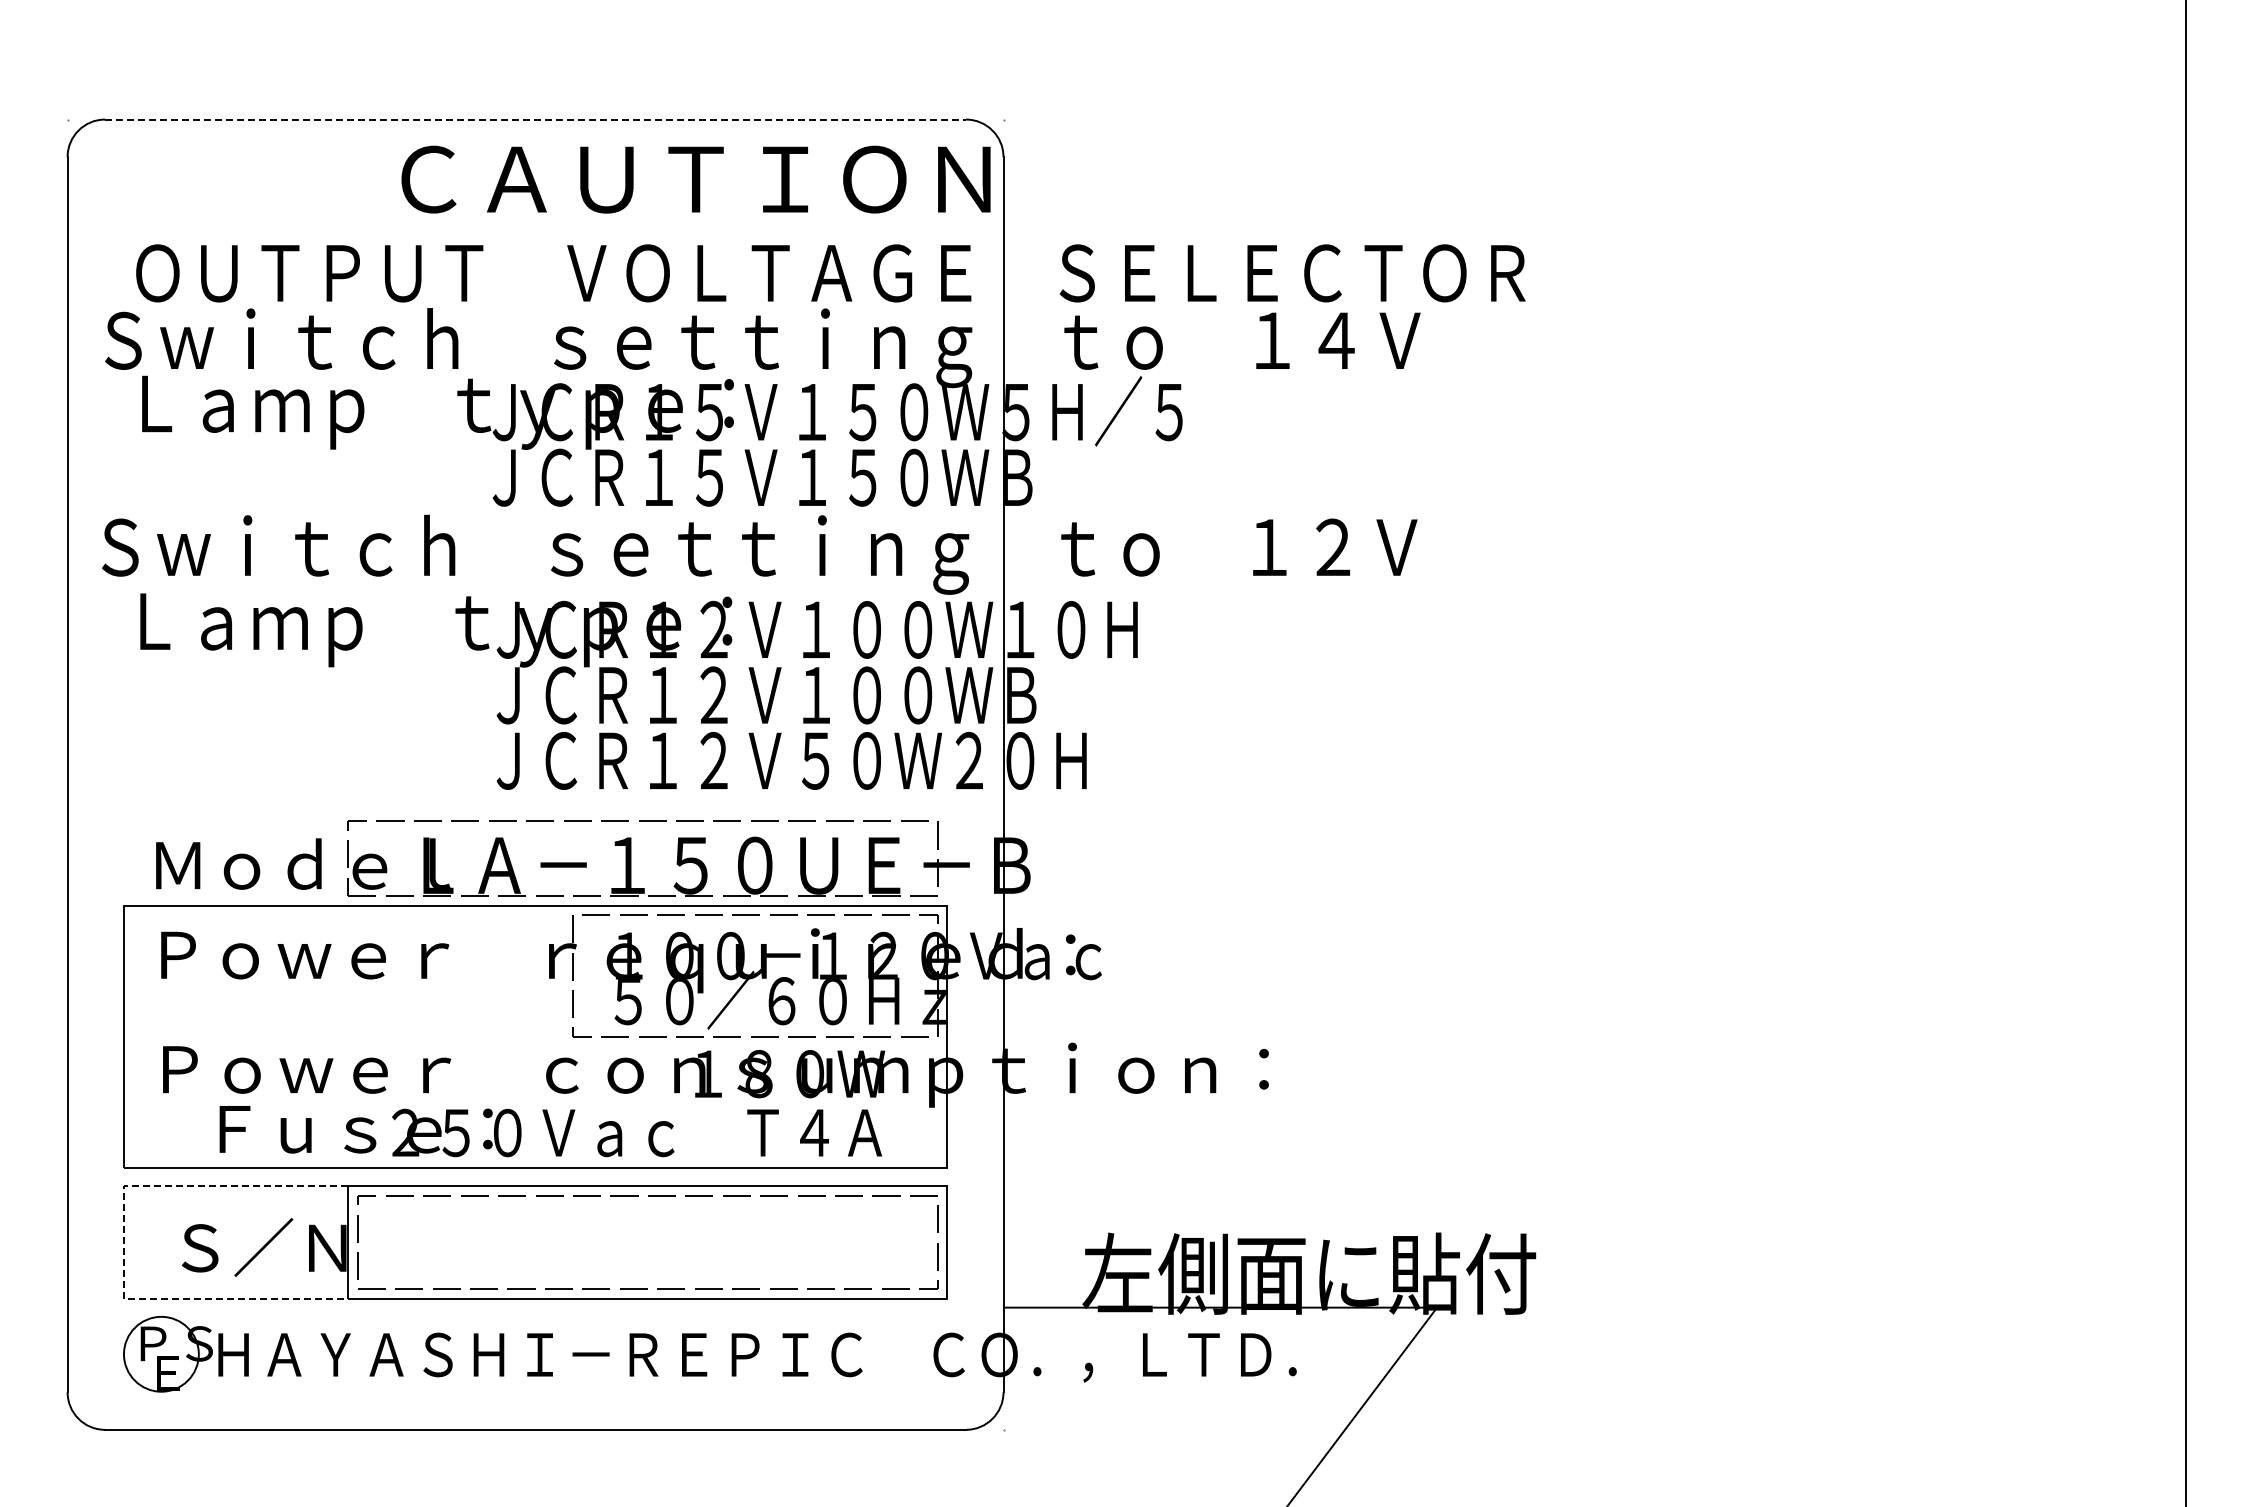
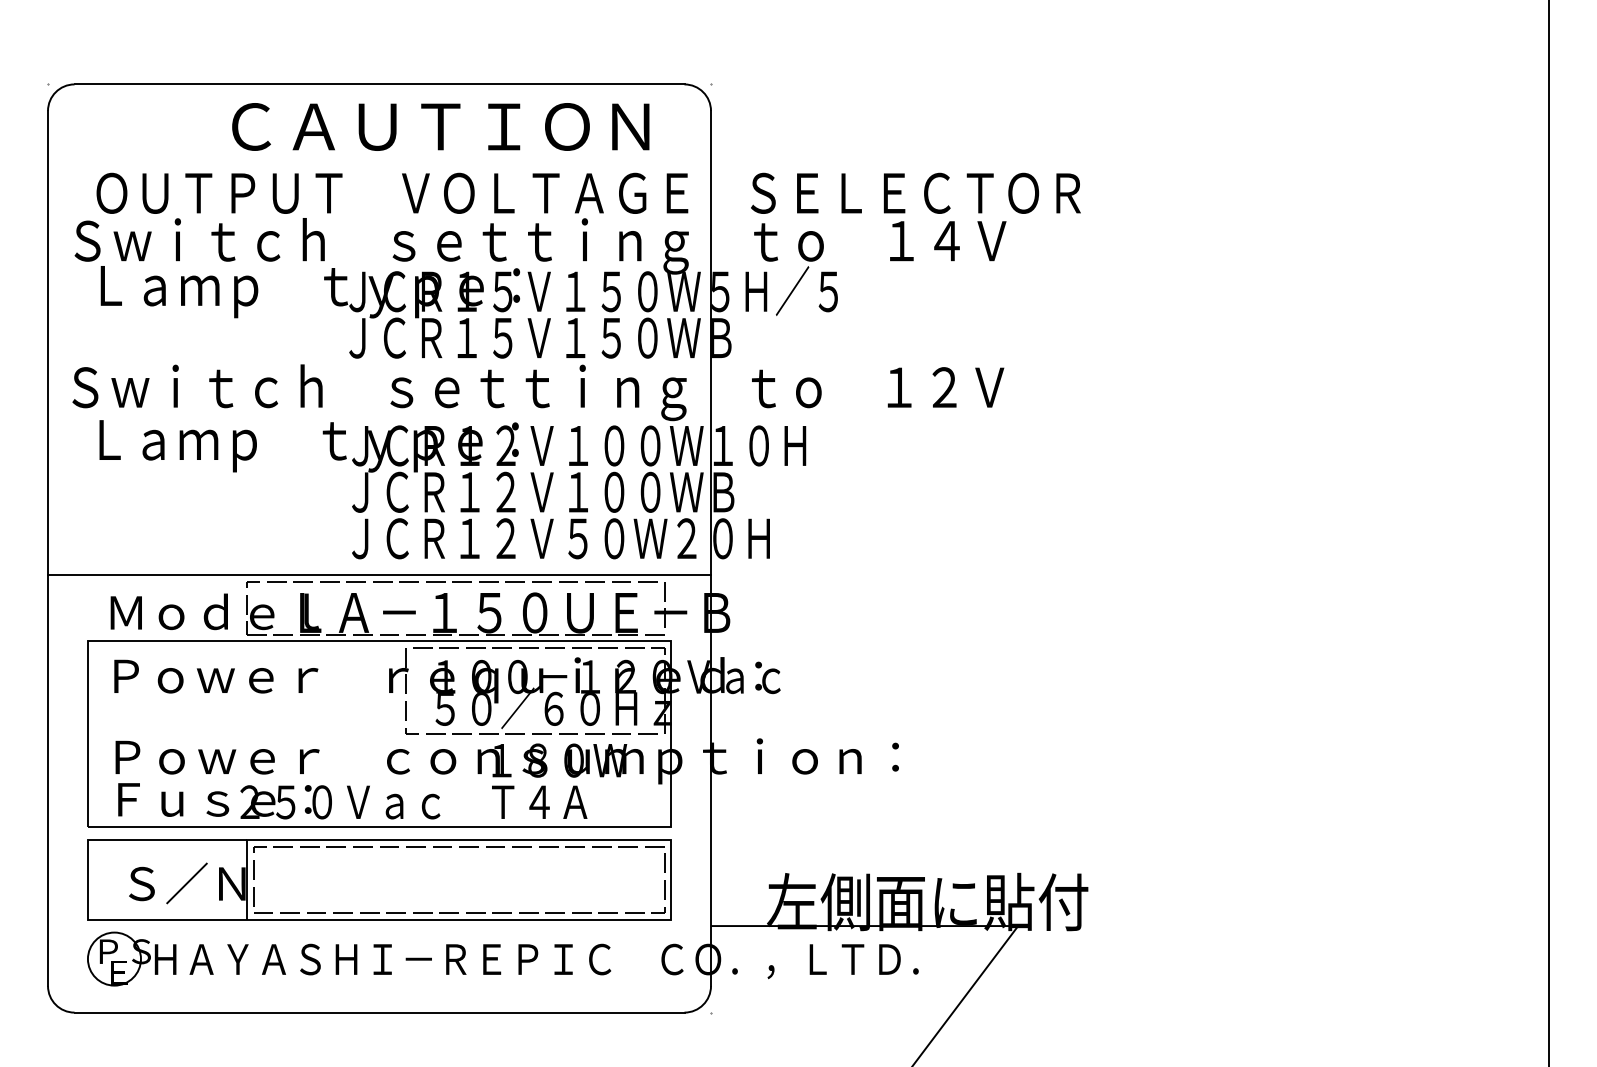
line: (535, 119) -> (379, 84), dashed -> solid
text: (695, 179) -> (440, 126), moved
line: (535, 812) -> (379, 575), added
text: (550, 1131) -> (352, 801), moved
line: (123, 1243) -> (87, 880), dashed -> solid

